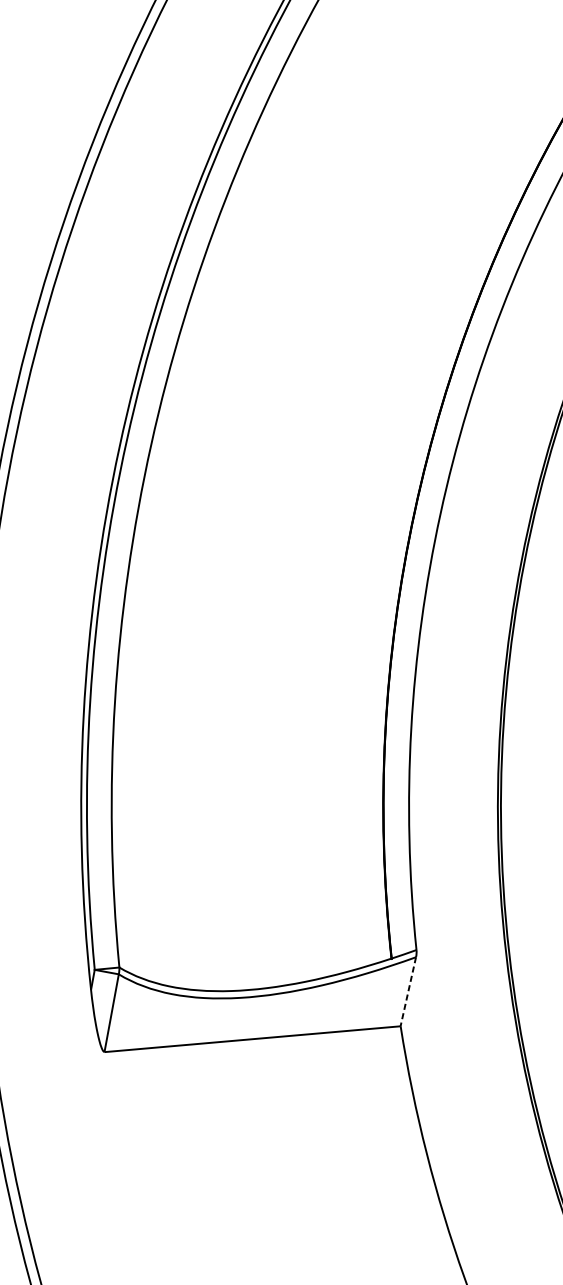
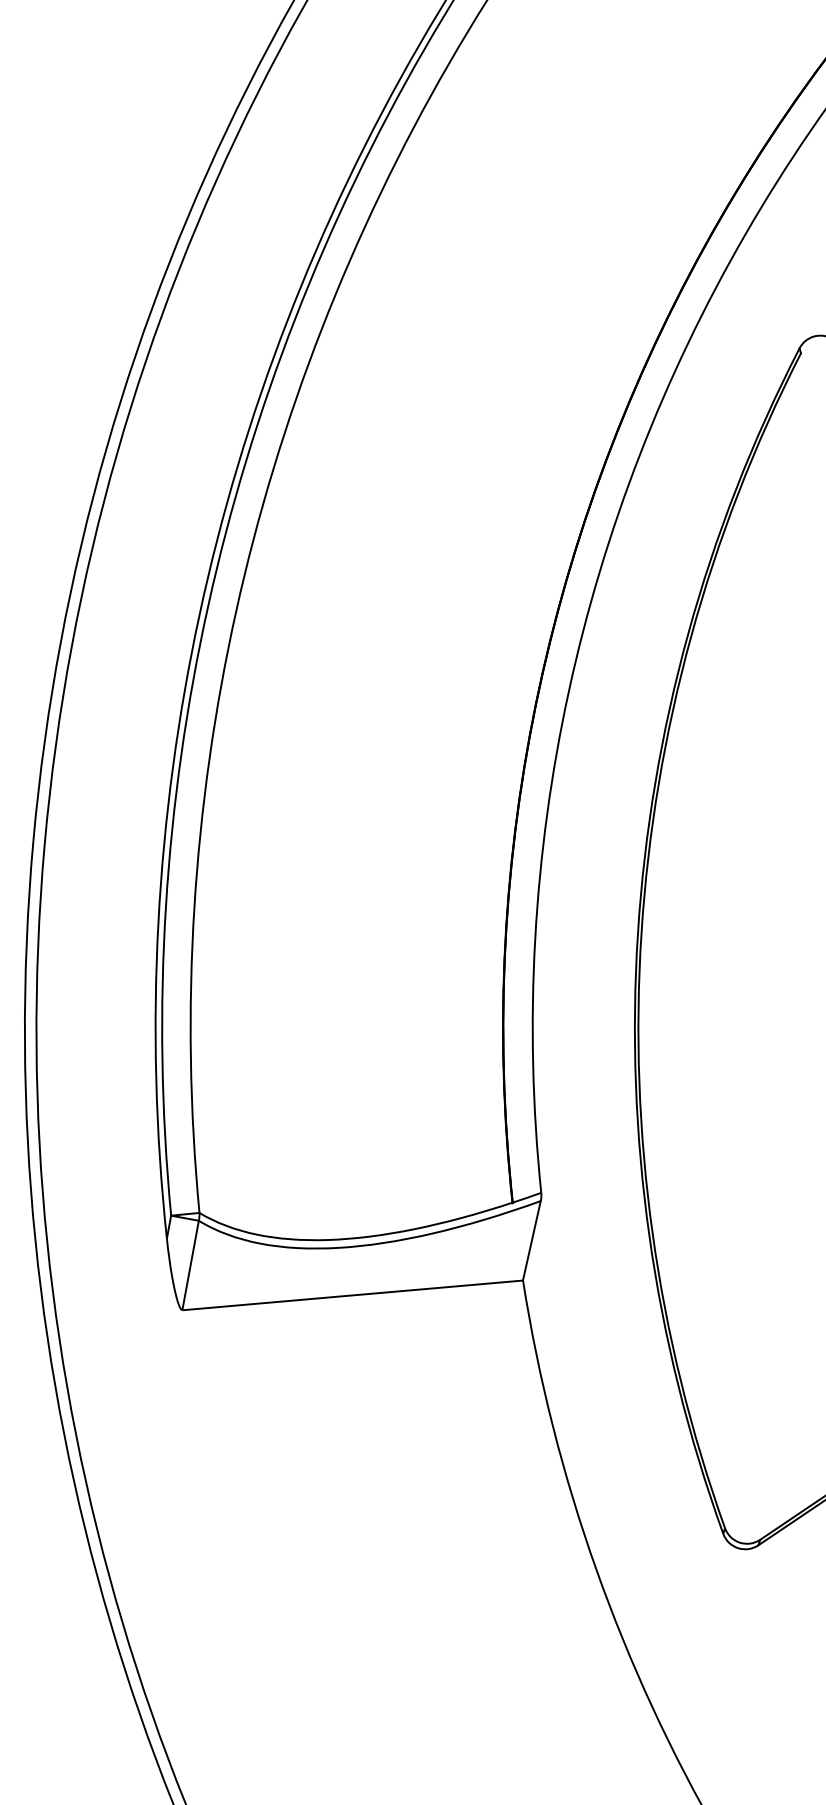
line: (408, 991) -> (531, 1240), dashed -> solid

